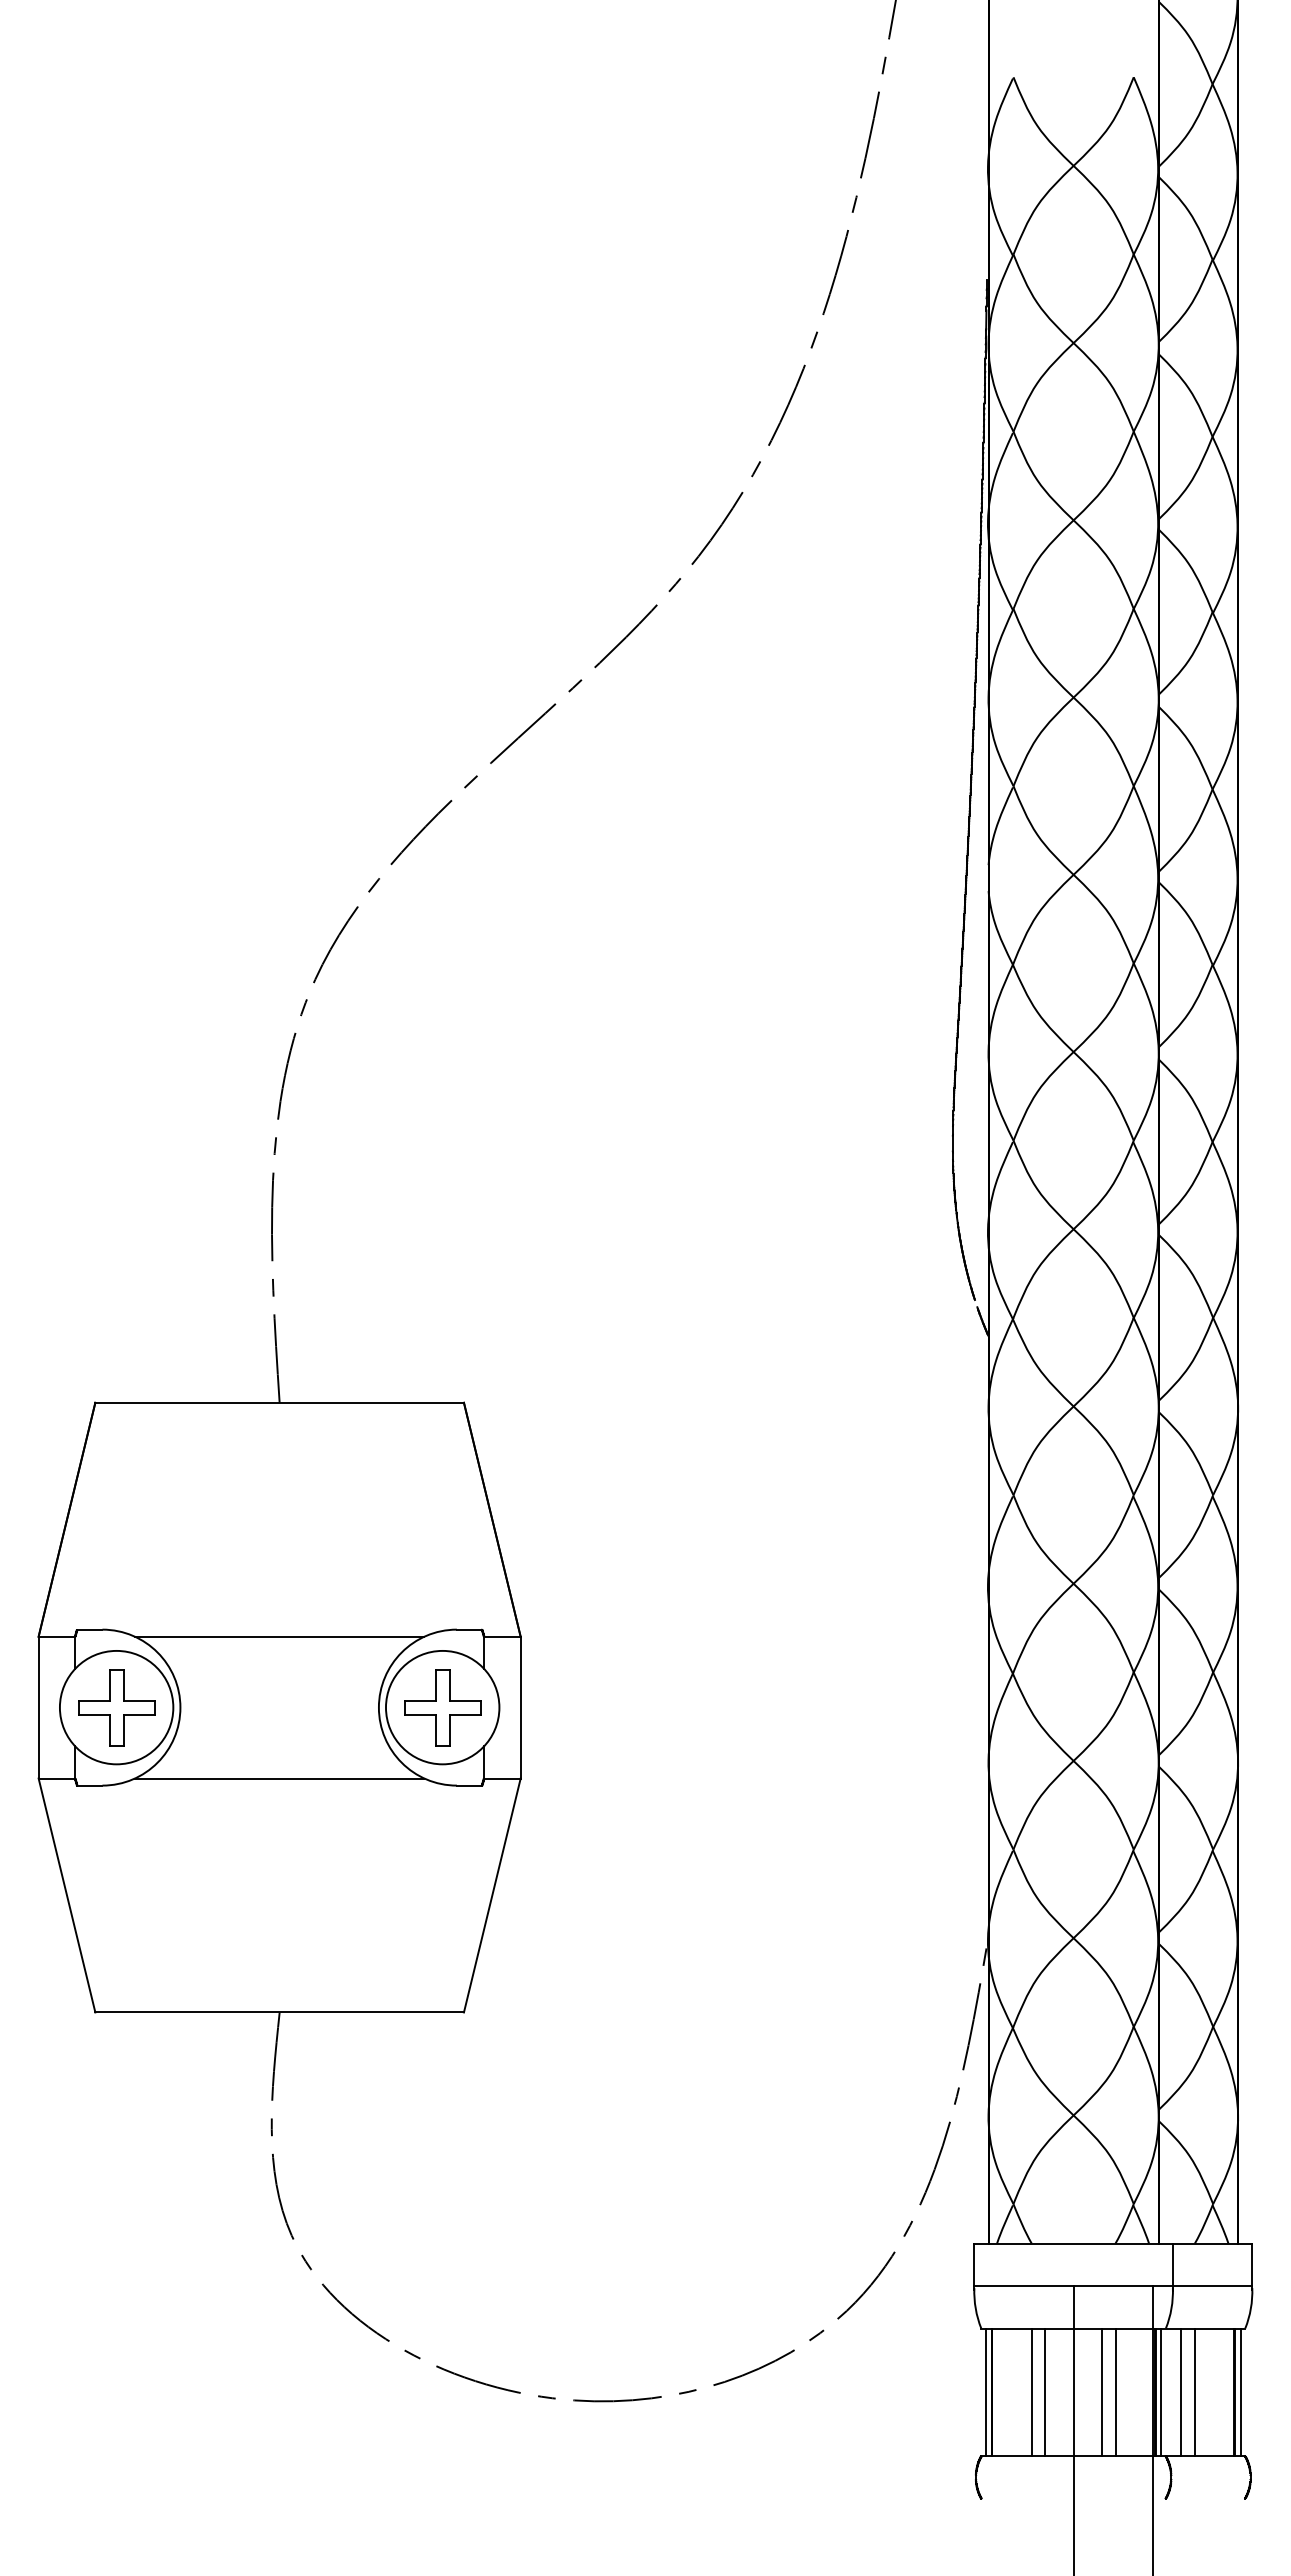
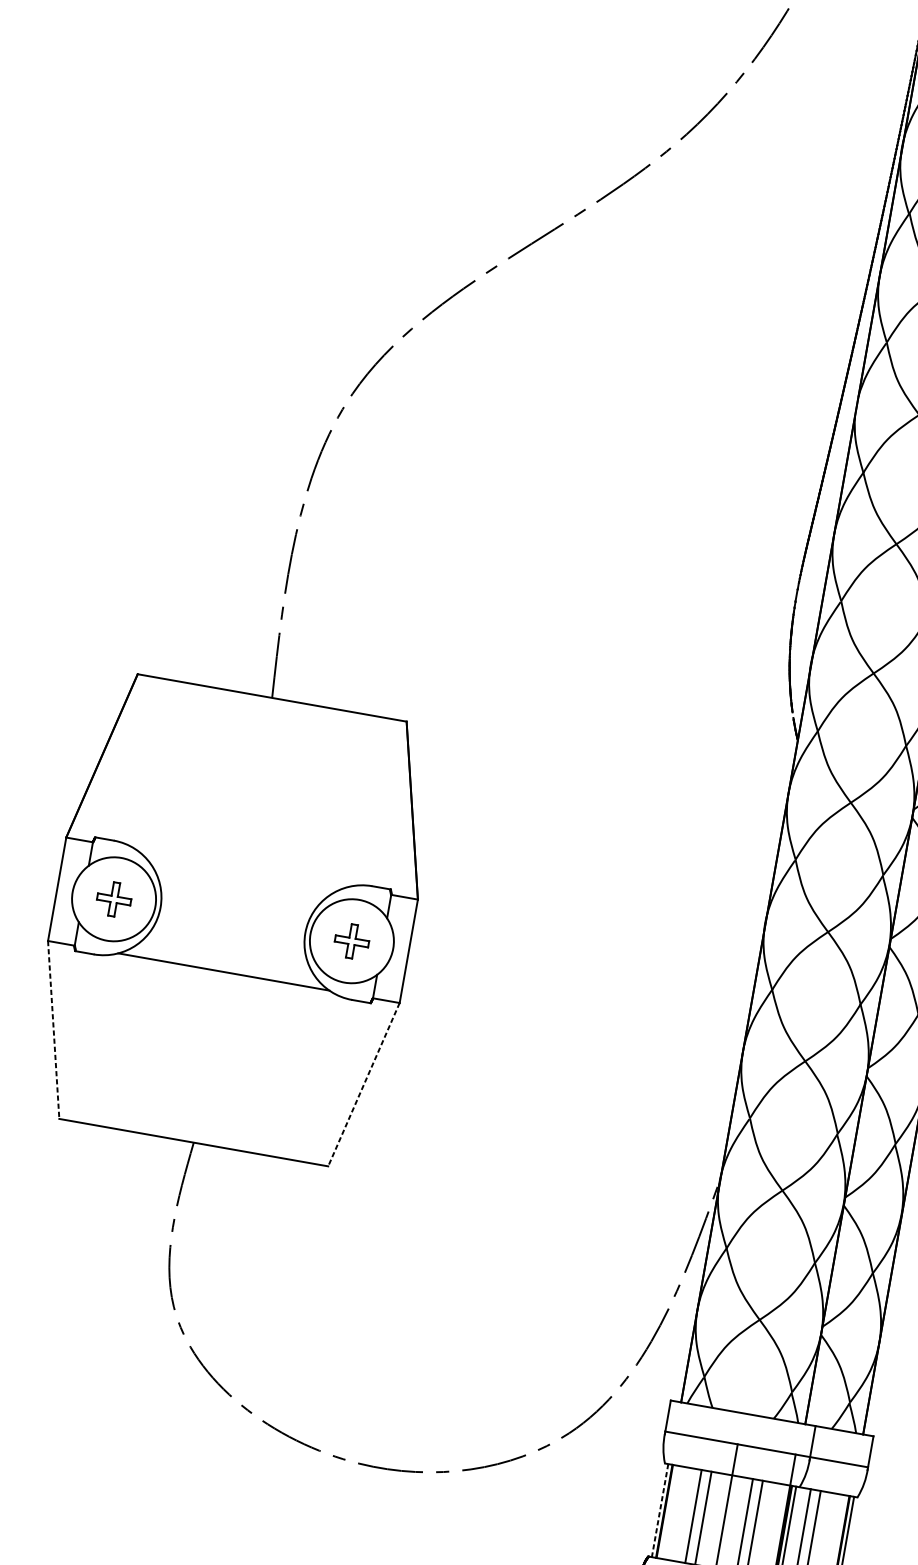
line: (279, 1636) -> (242, 868), removed
part: (116, 1707) -> (113, 899), size x0.6
part: (442, 1707) -> (351, 941), size x0.6
line: (67, 1895) -> (54, 1030), solid -> dashed
line: (492, 1895) -> (364, 1084), solid -> dashed
line: (985, 2392) -> (659, 1510), solid -> dashed

